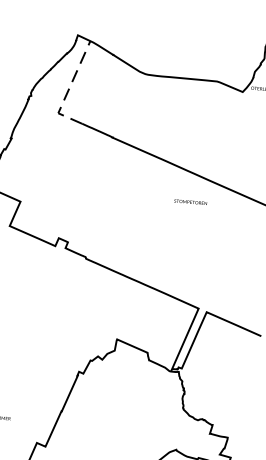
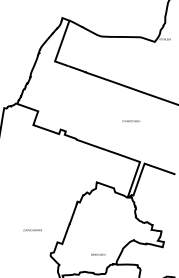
line: (68, 90) -> (59, 48), dashed -> solid
text: (191, 202) -> (131, 121), moved

